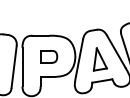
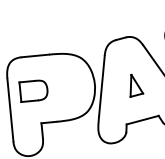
part: (49, 56) -> (34, 90), moved
part: (99, 59) -> (134, 85), size x0.6

